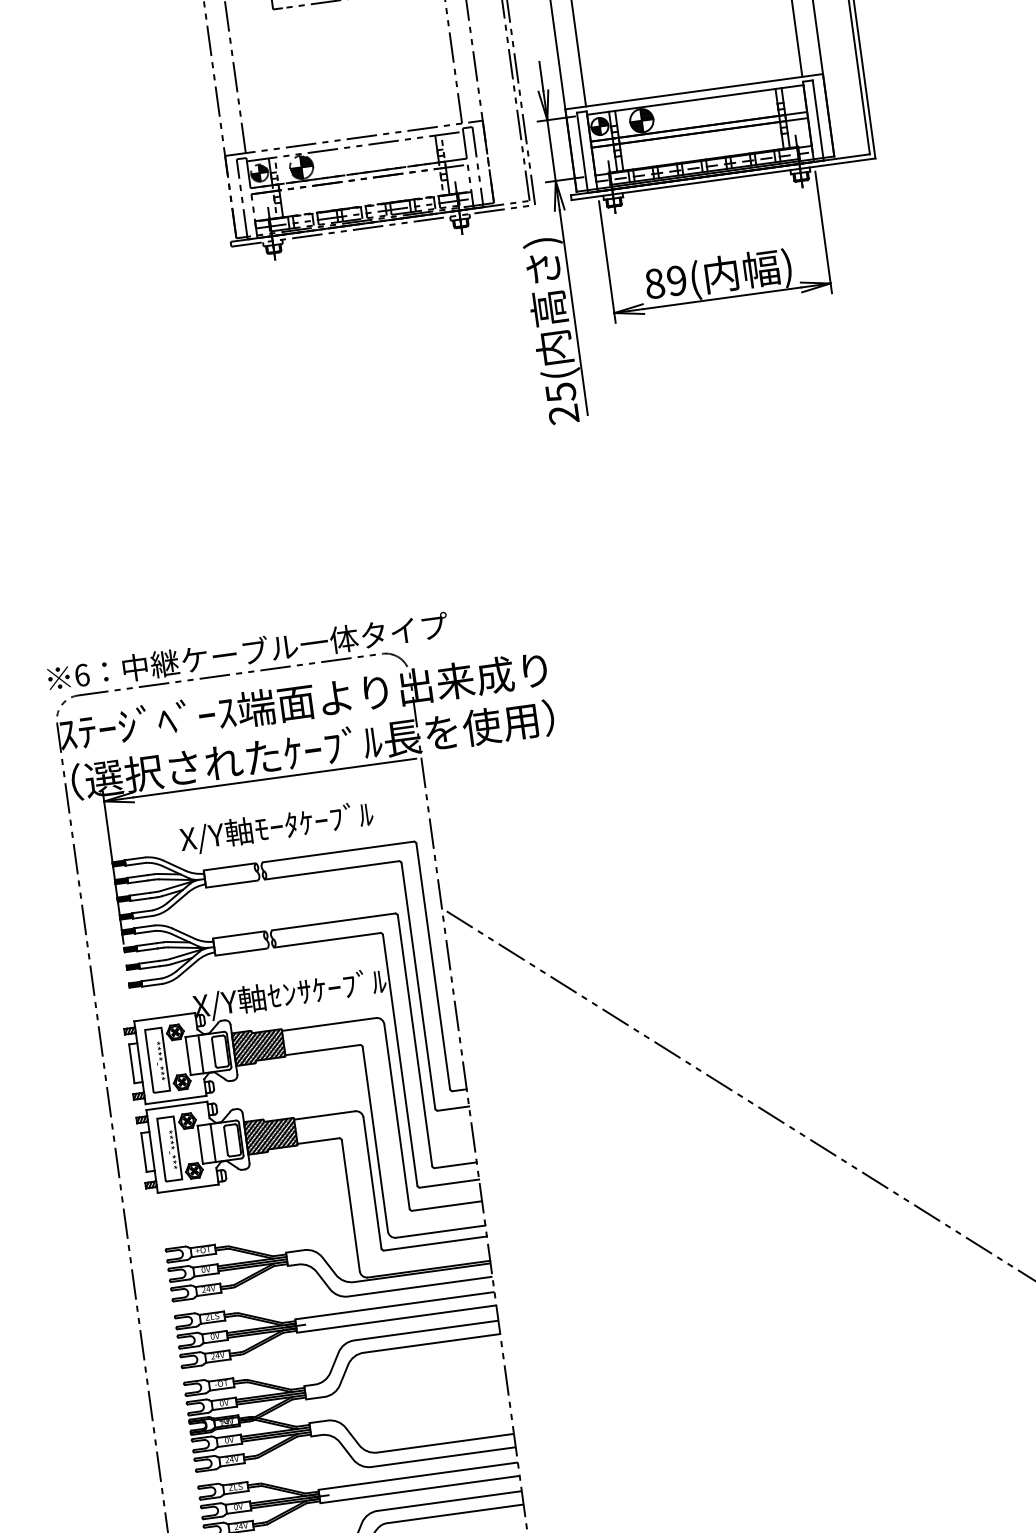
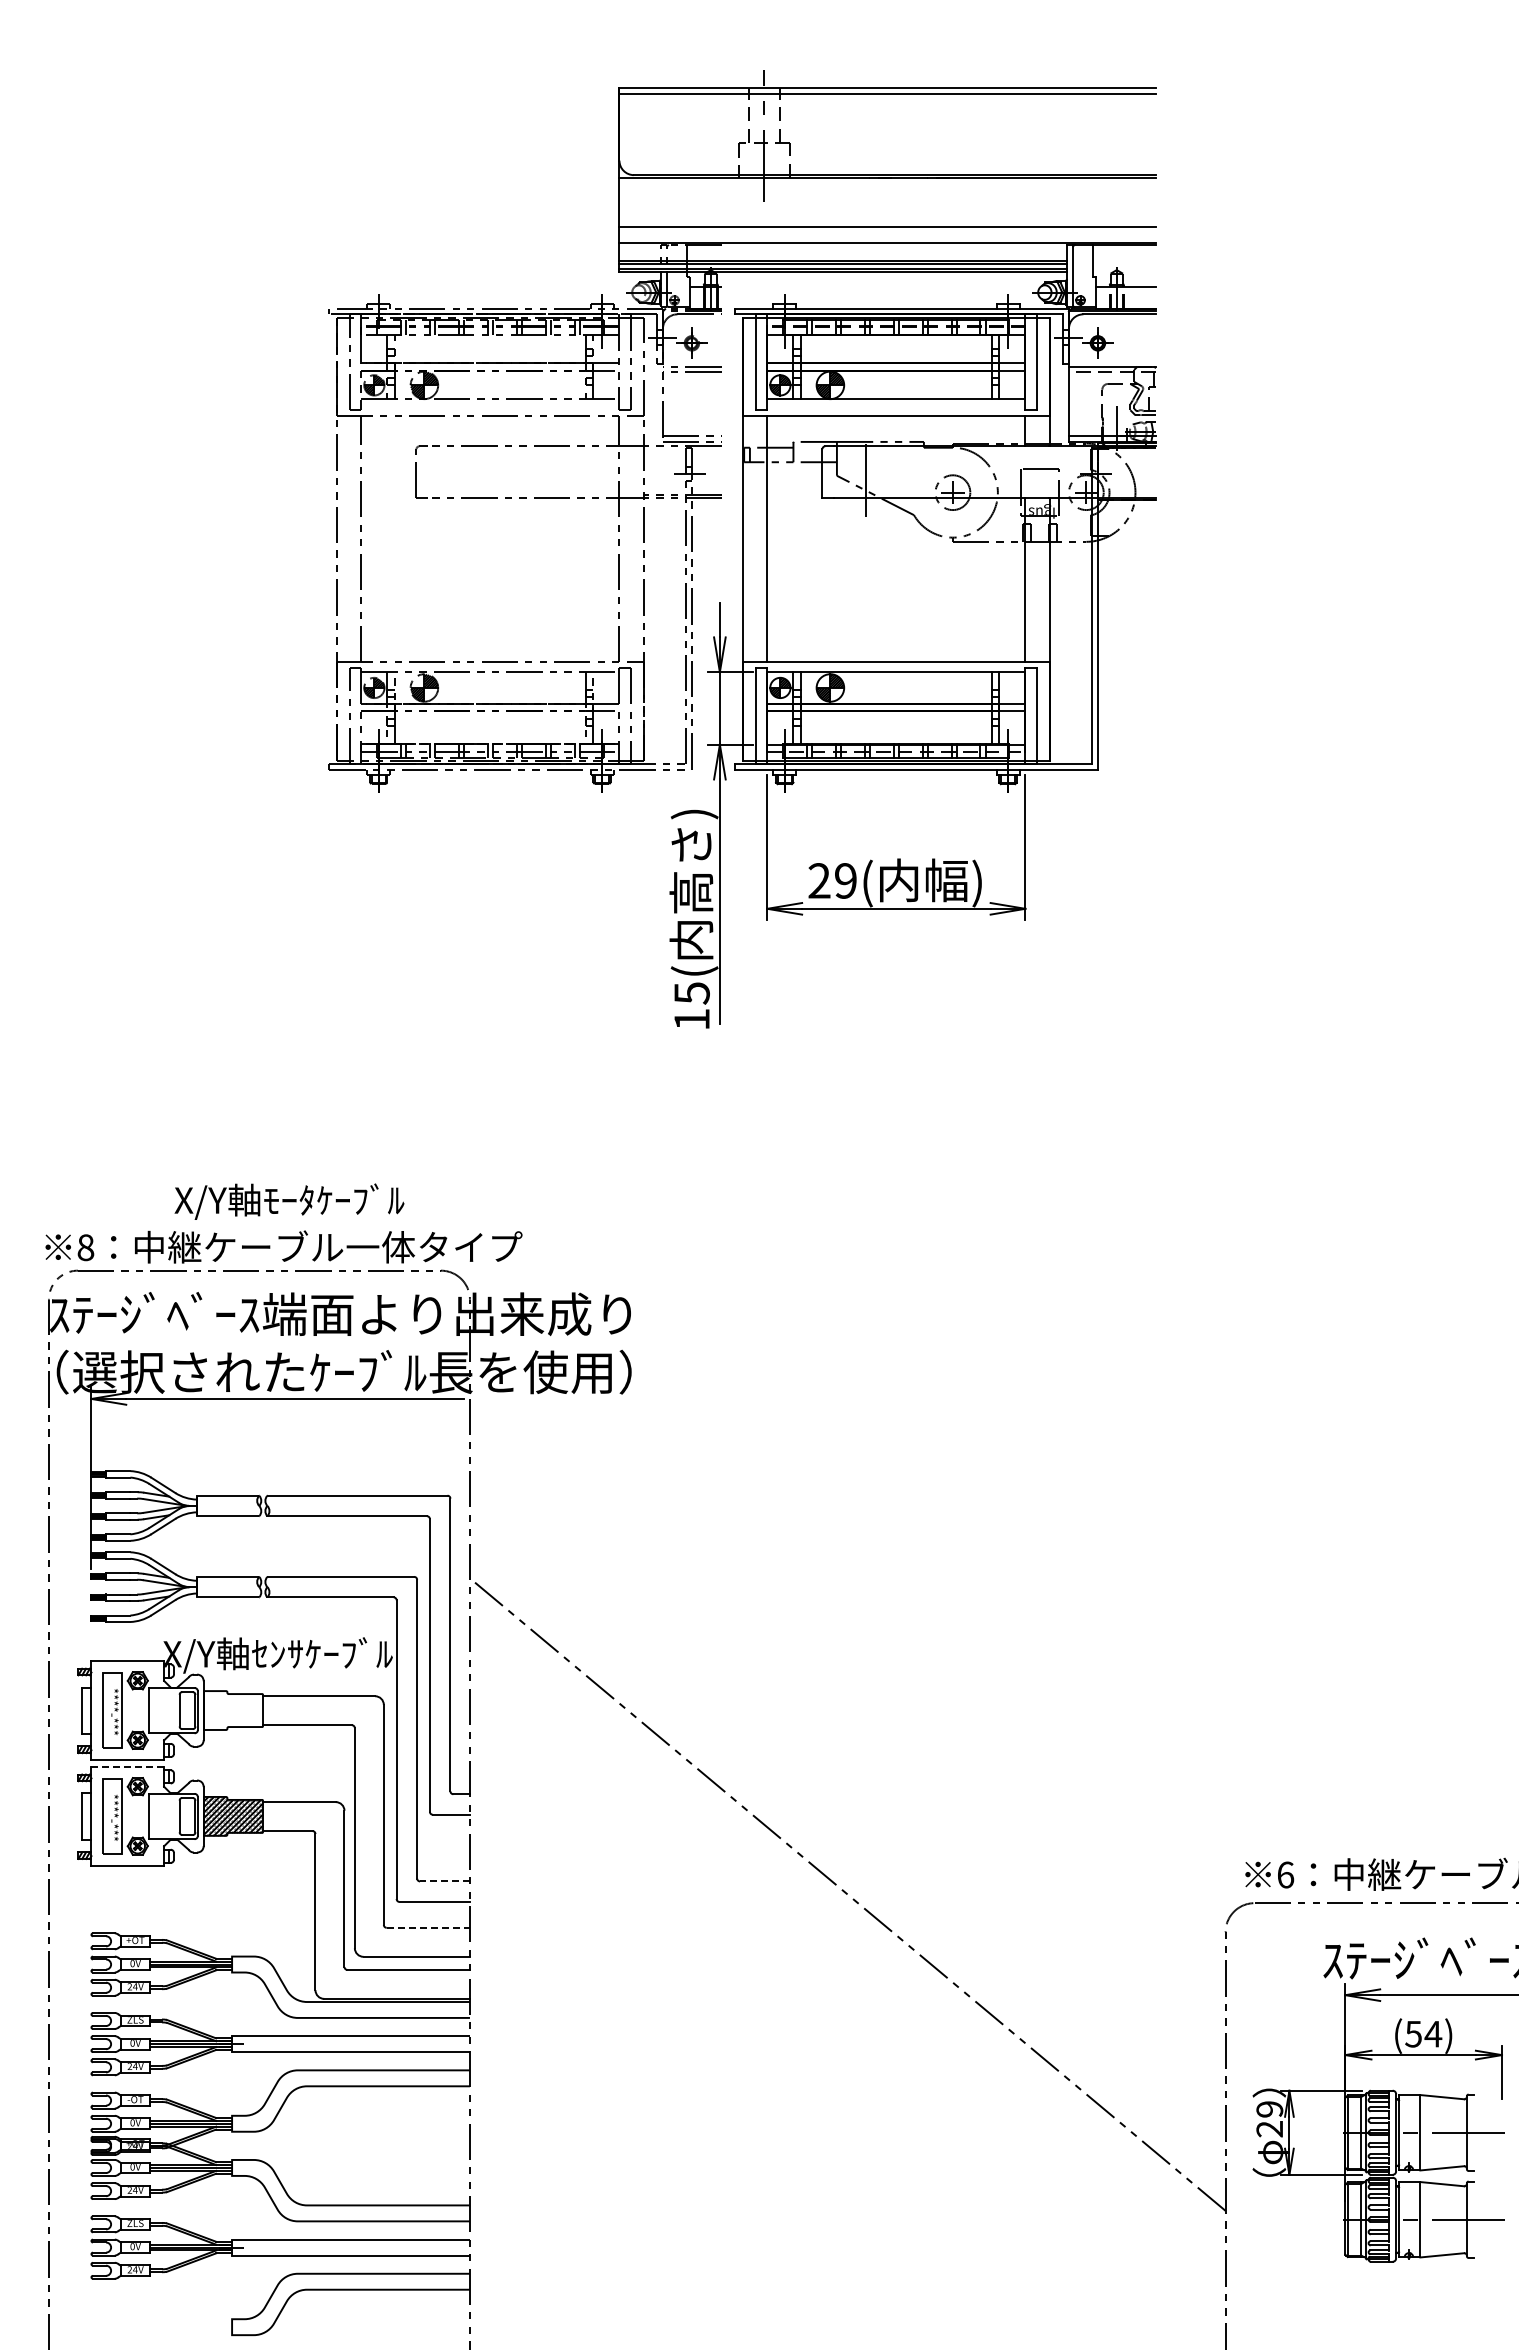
text: (654, 283) -> (819, 880), 89( -> 29(
text: (563, 414) -> (691, 1019), 25( -> 15(
text: (81, 675) -> (85, 1247), 6 -> 8
text: (276, 827) -> (289, 1201), moved
hatch: (258, 1046) -> (233, 1710), removed
line: (201, 1054) -> (164, 1710), removed
line: (177, 1106) -> (128, 1767), solid -> dashed
line: (213, 1143) -> (164, 1816), removed
line: (456, 1165) -> (445, 1881), solid -> dashed
line: (447, 1205) -> (428, 1927), solid -> dashed

